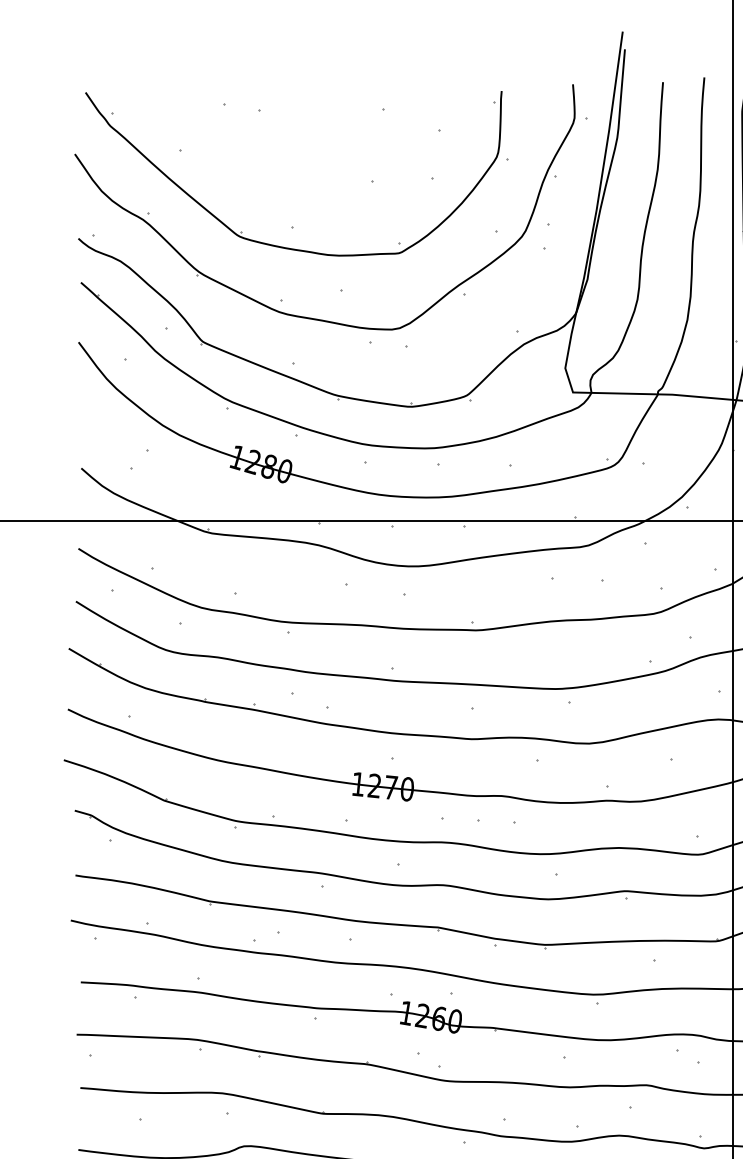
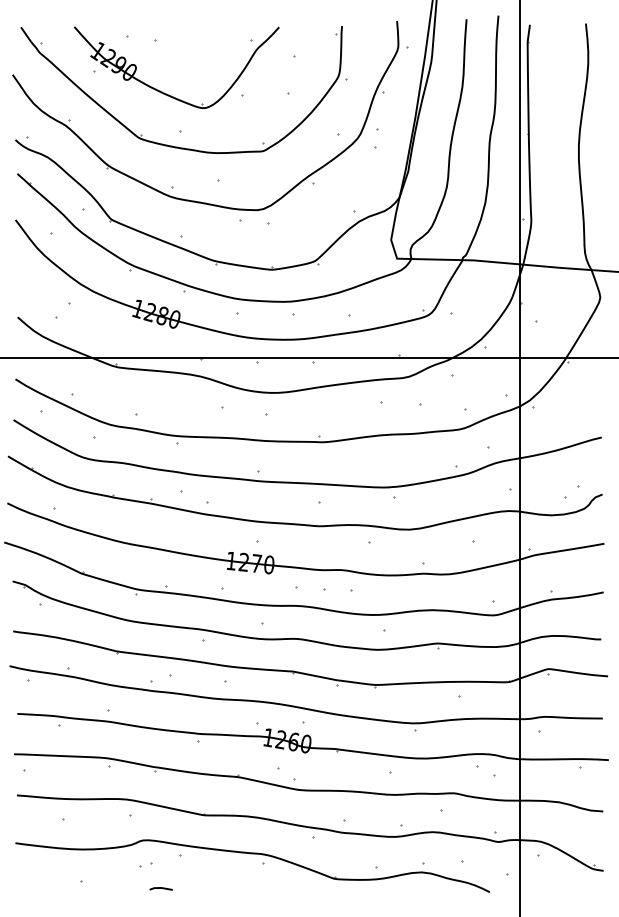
part: (271, 177) -> (164, 92), added

